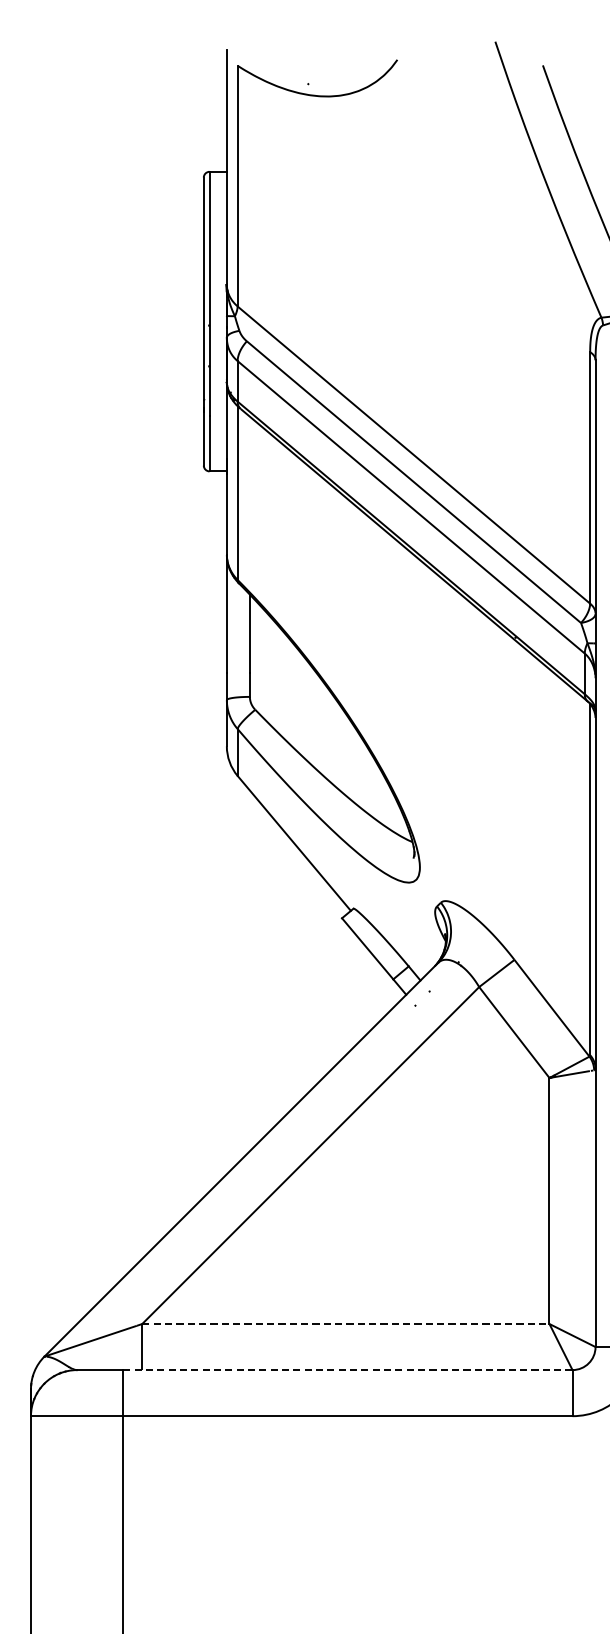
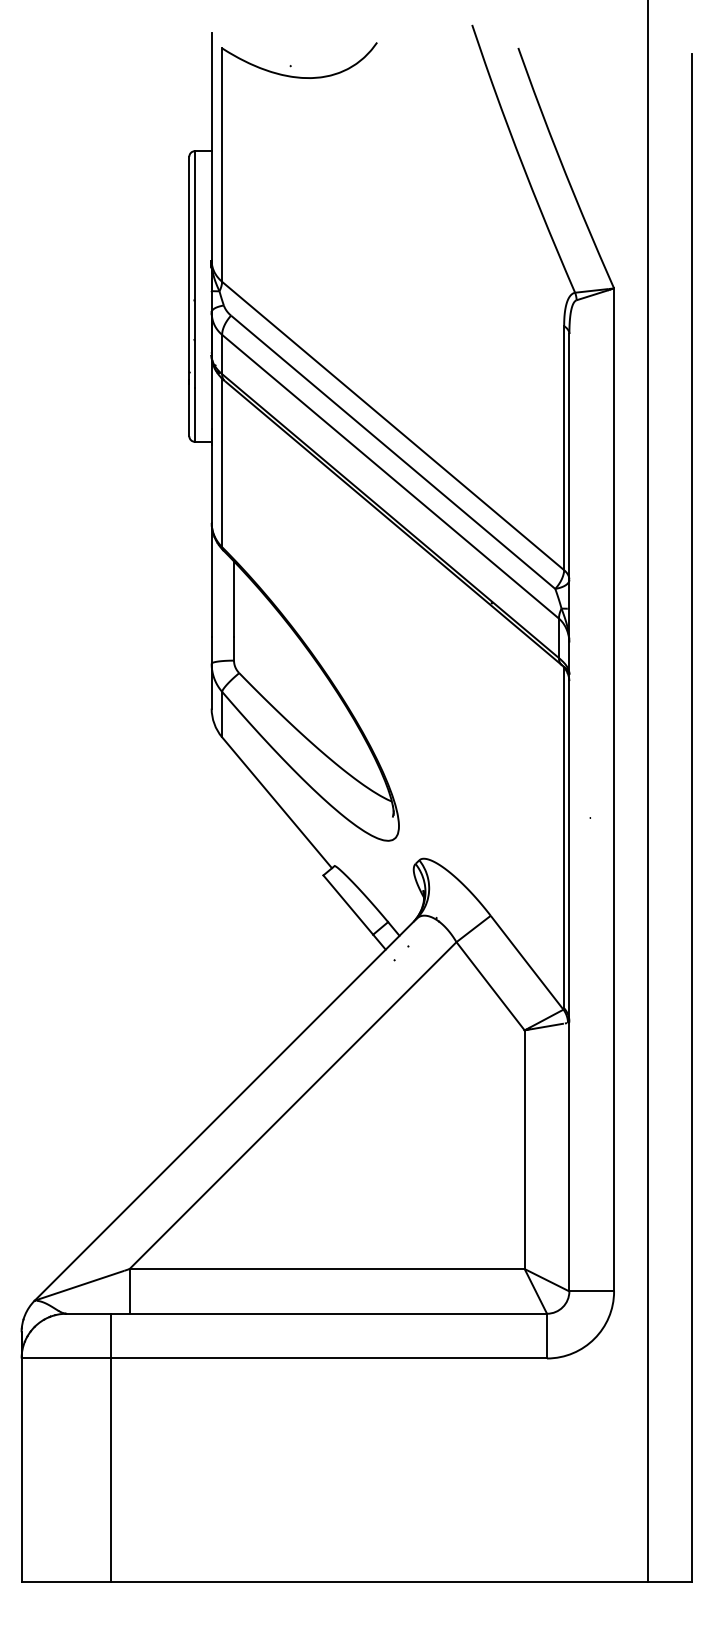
line: (346, 1324) -> (327, 1269), dashed -> solid
line: (348, 1369) -> (329, 1313), dashed -> solid

